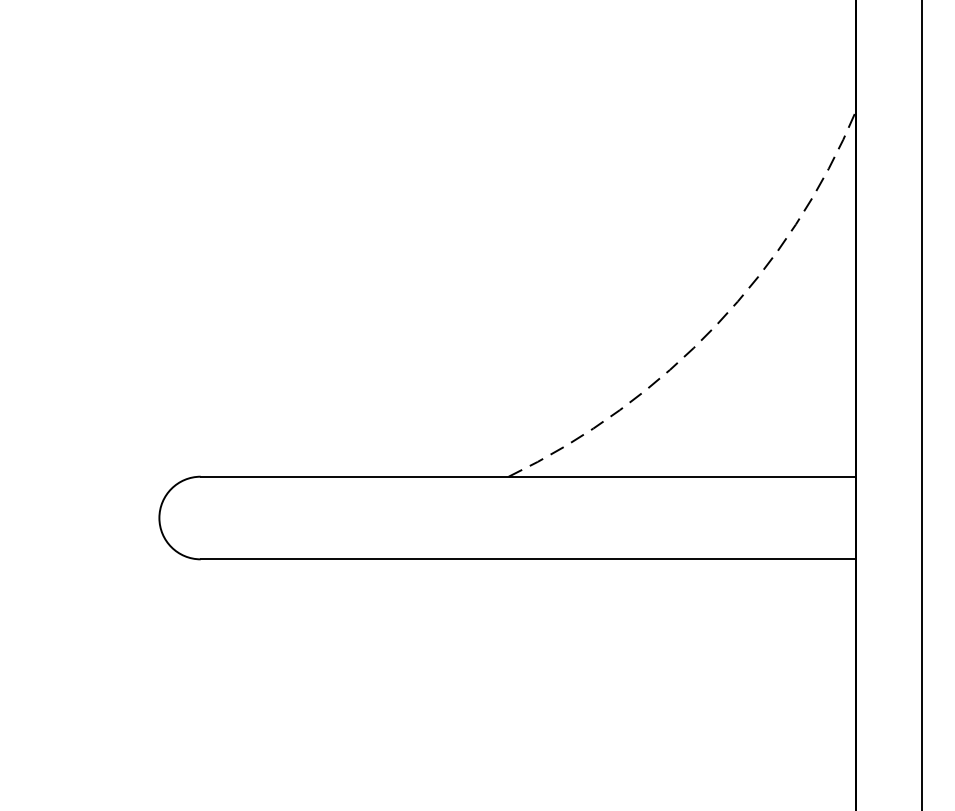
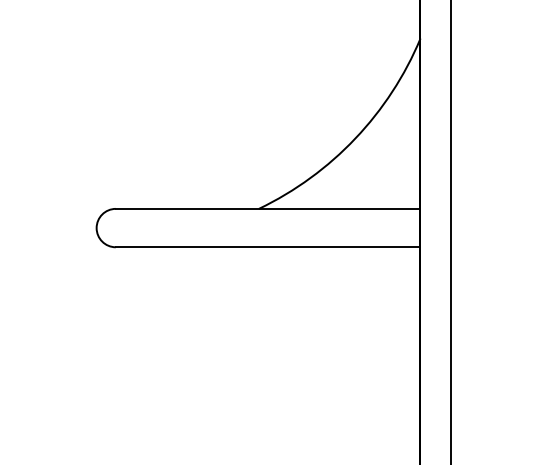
arc: (716, 325) -> (355, 138), dashed -> solid

